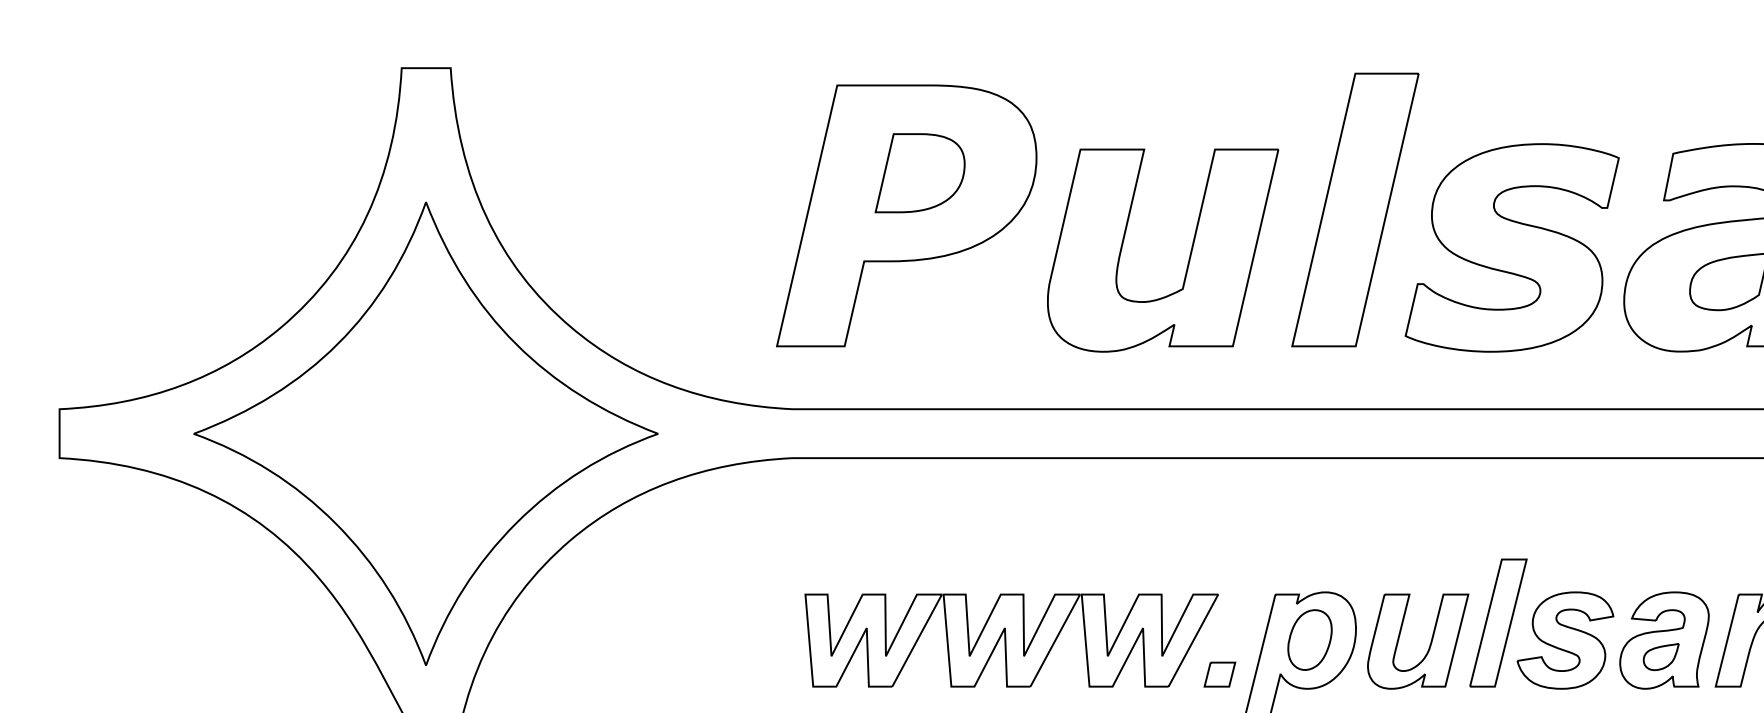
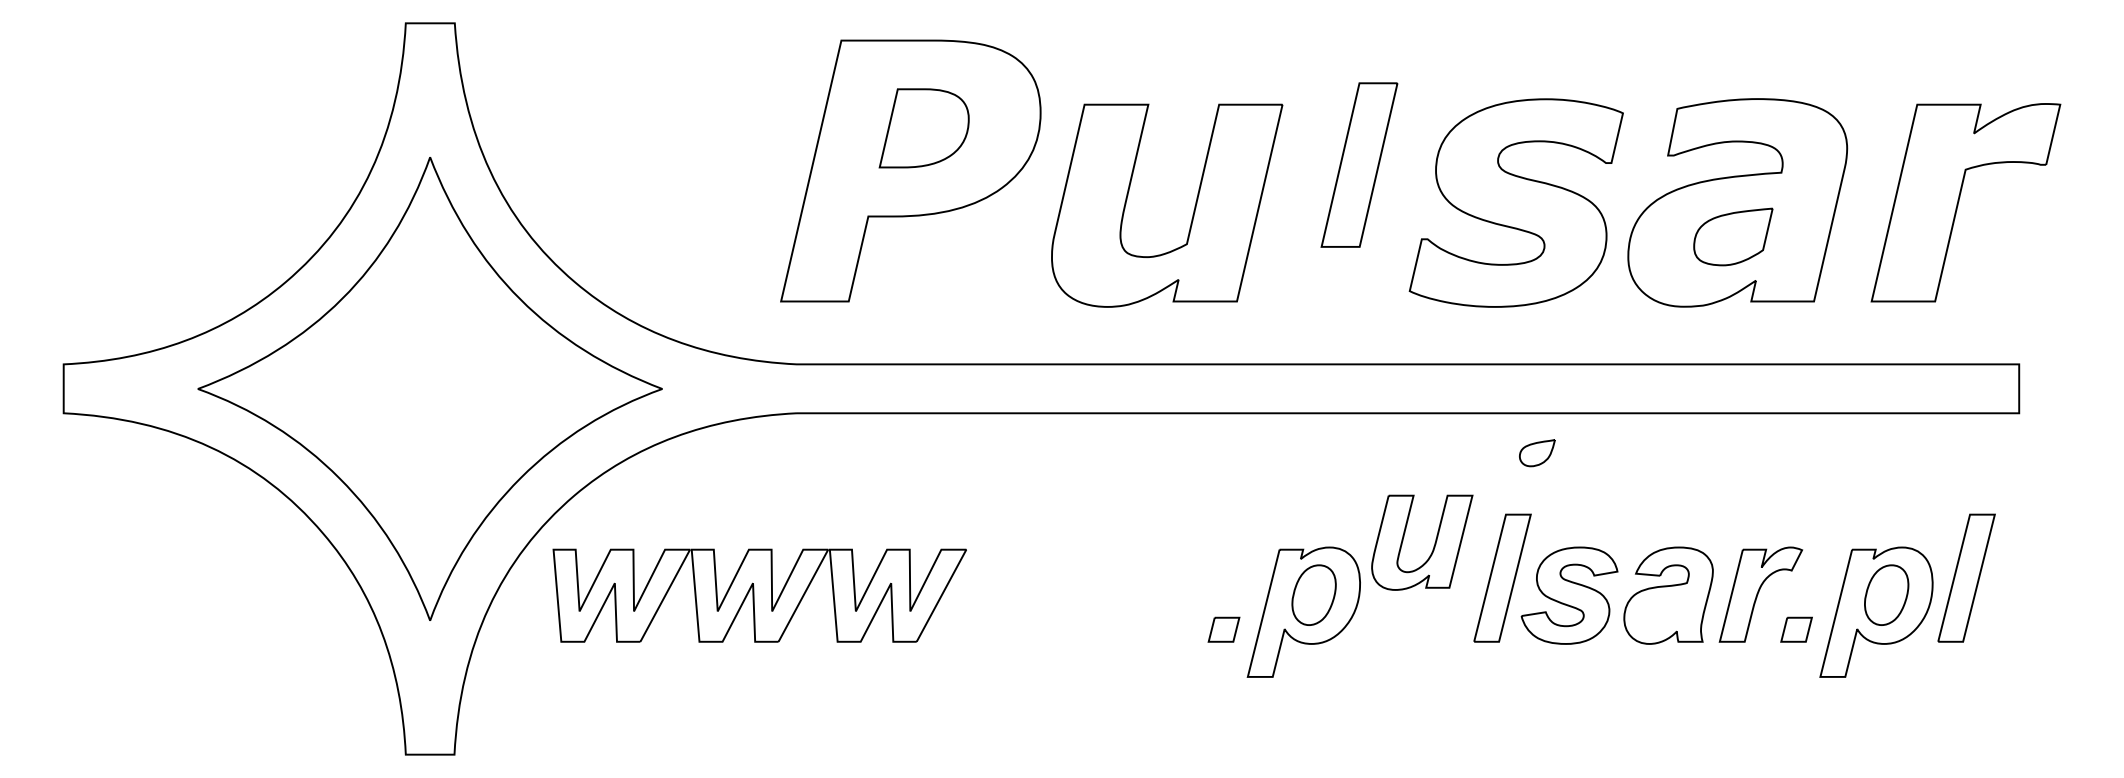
part: (1355, 209) -> (1359, 164), size x0.6
part: (1011, 640) -> (759, 595), moved
part: (1429, 645) -> (1433, 546), moved
part: (1661, 657) -> (1537, 453), moved

